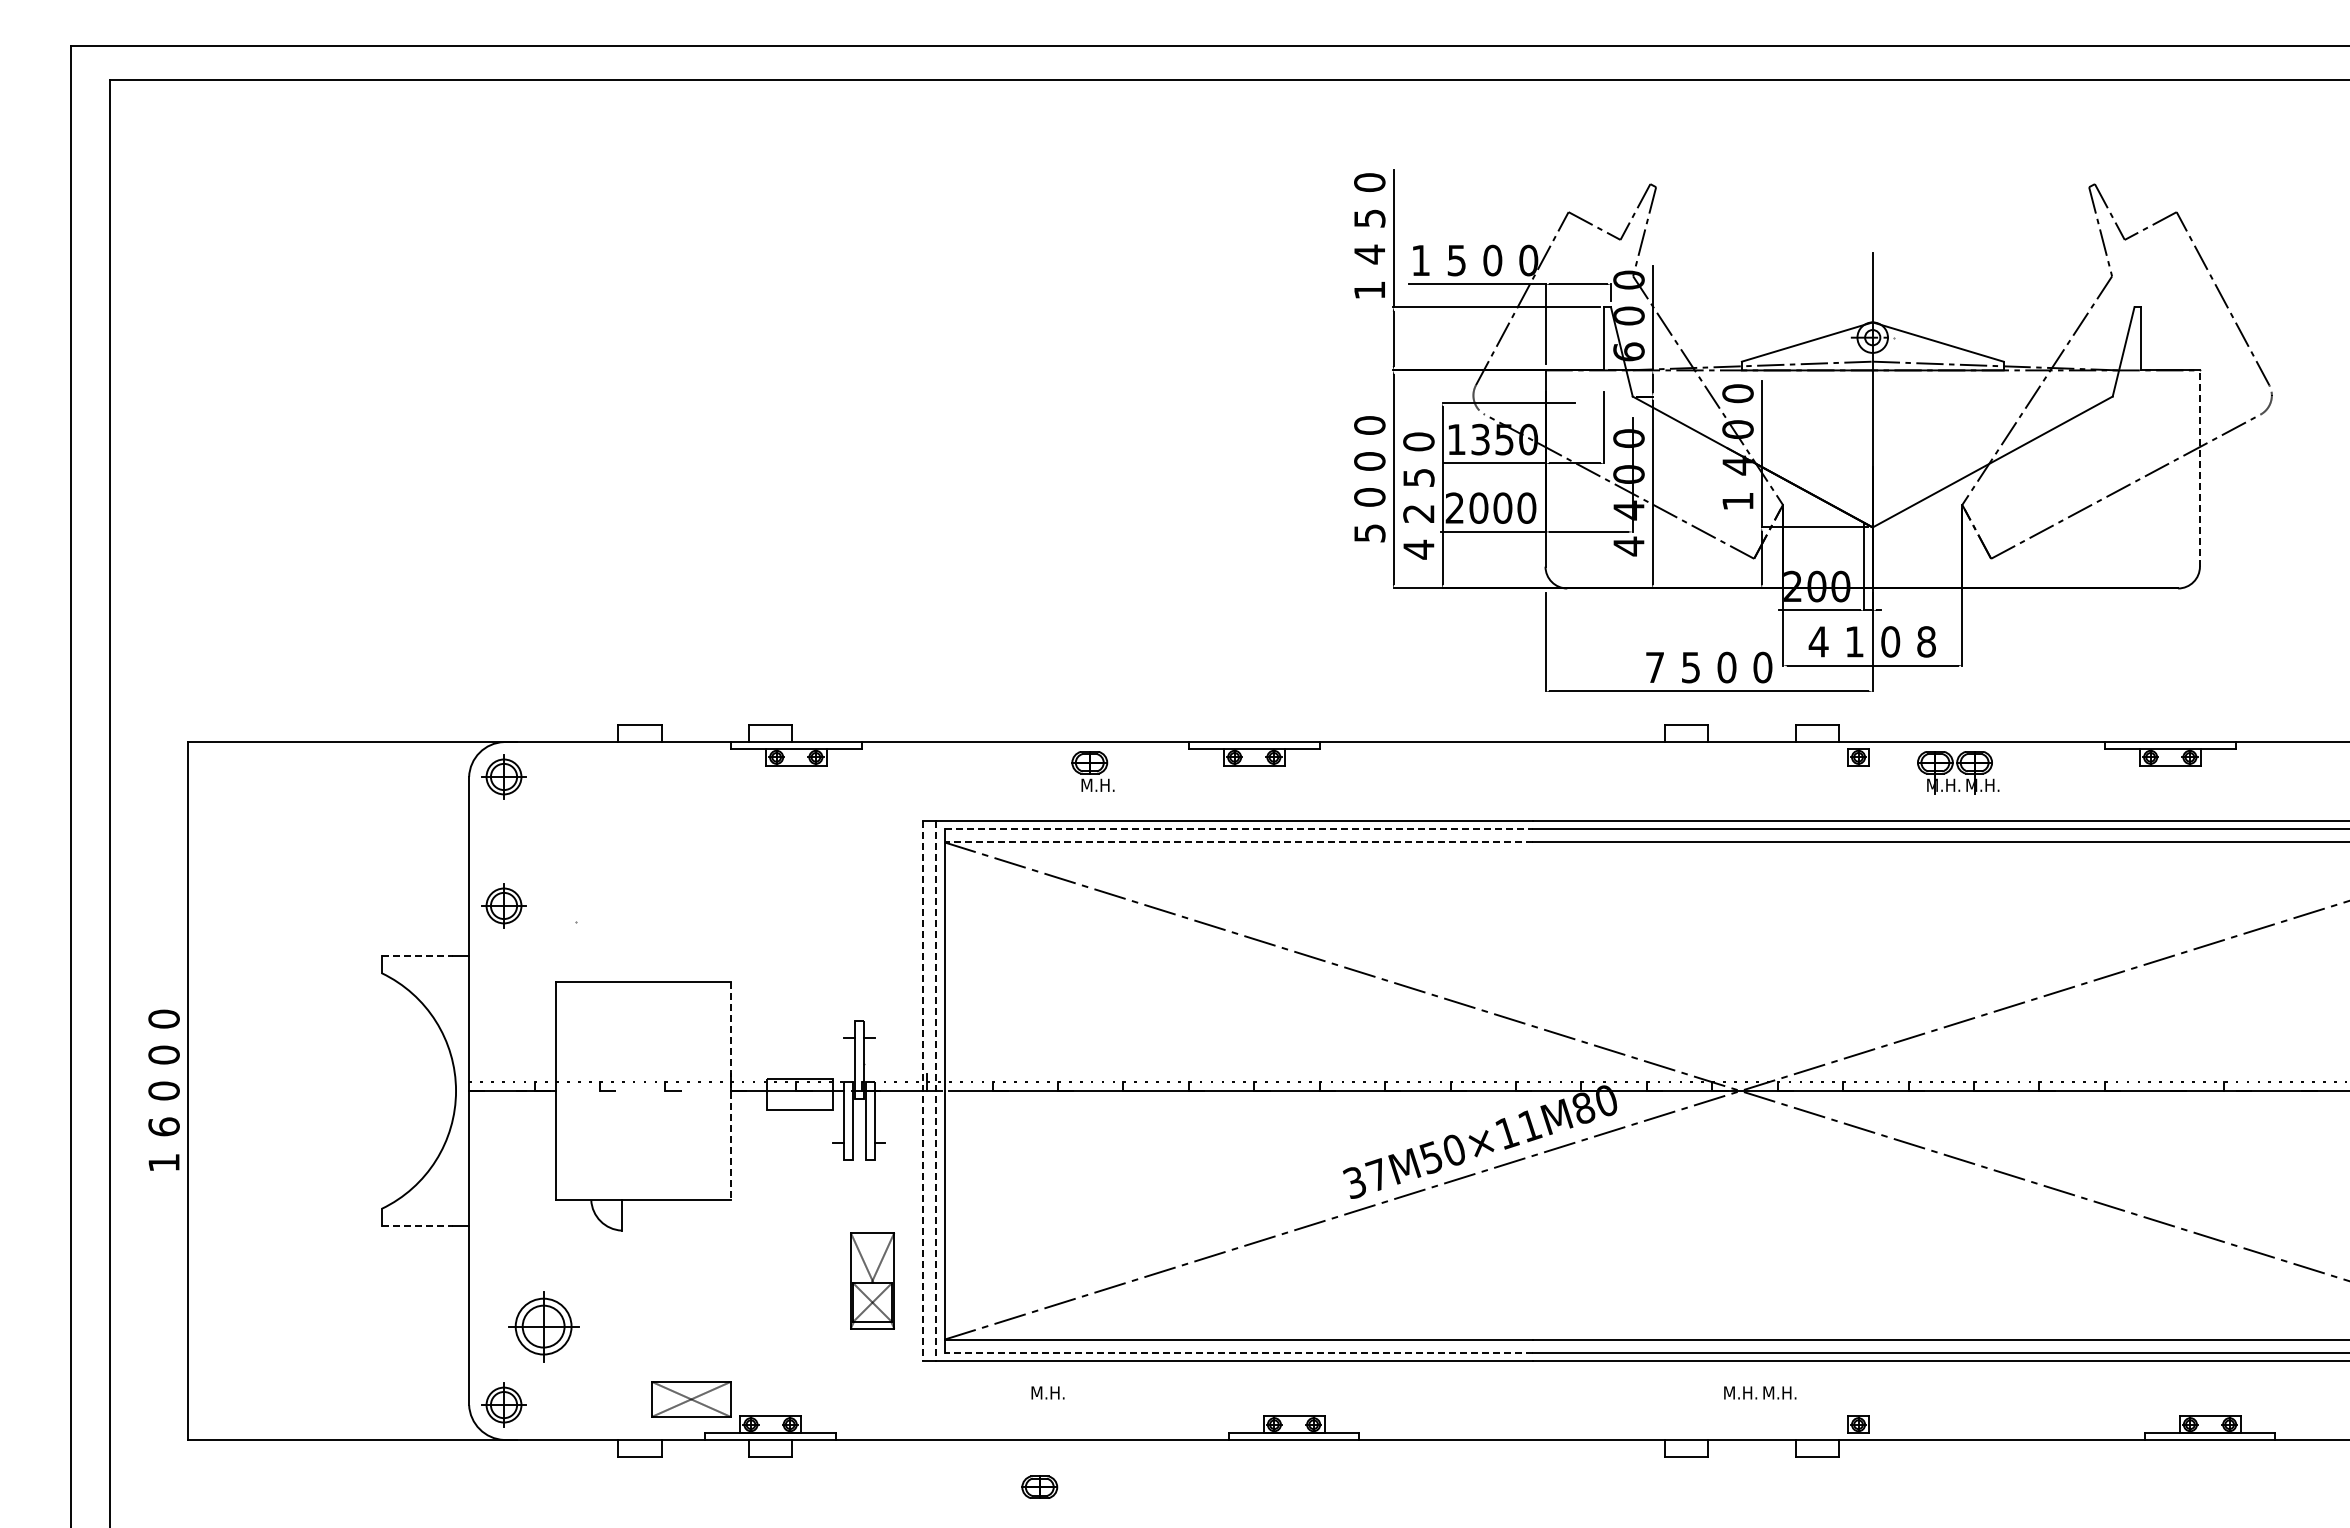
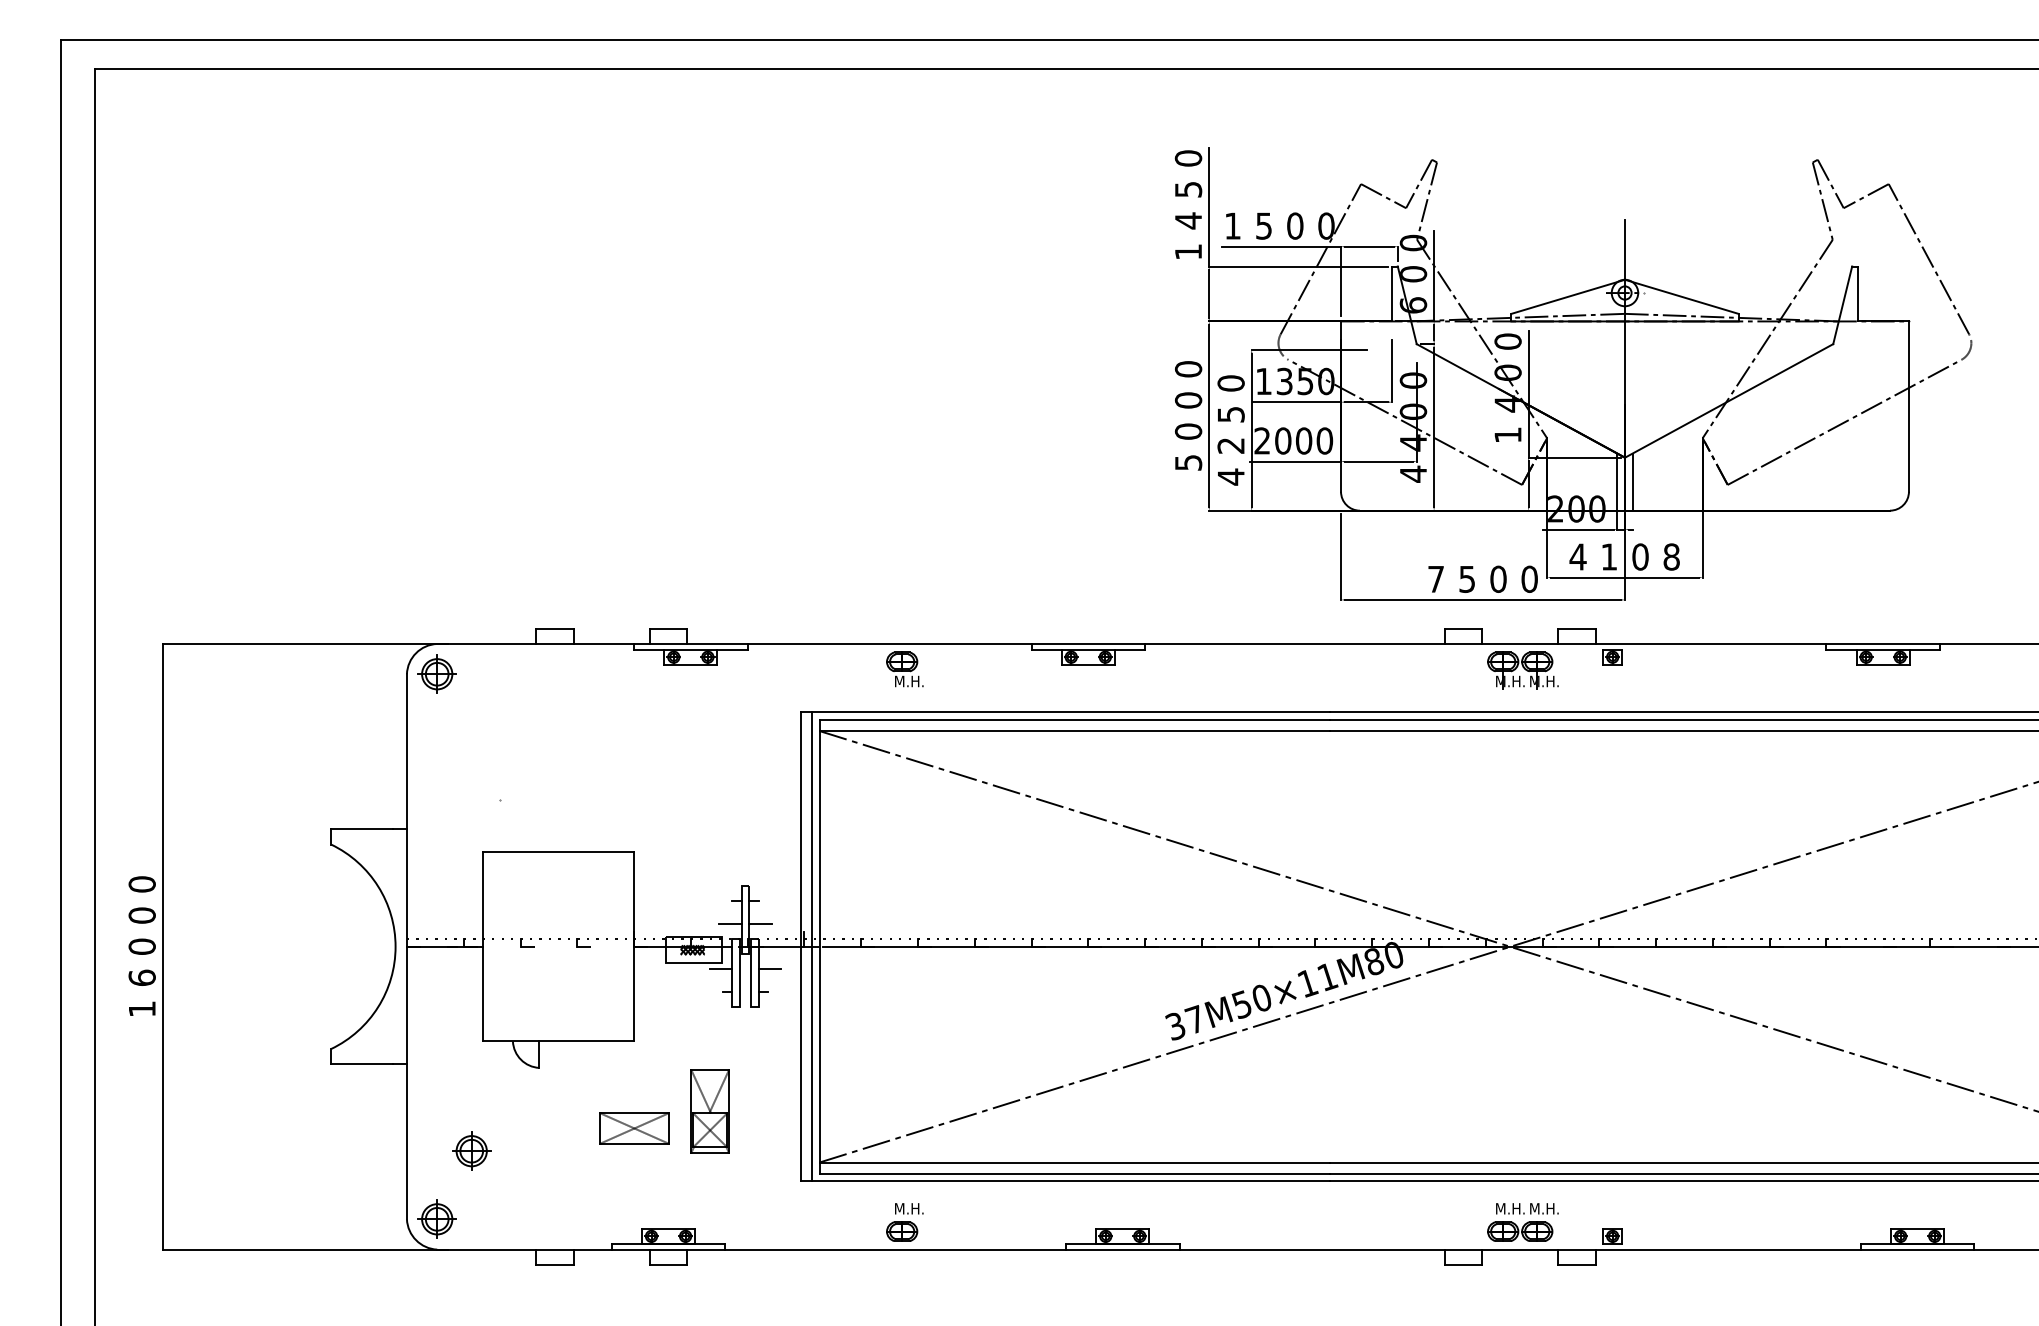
line: (2199, 468) -> (1908, 406), dashed -> solid
line: (1881, 555) -> (1632, 482), added
part: (1092, 771) -> (904, 669), moved
part: (1958, 772) -> (1523, 670), moved
line: (1239, 829) -> (1075, 719), dashed -> solid
line: (1238, 842) -> (1074, 731), dashed -> solid
part: (503, 905) -> (436, 785), removed
line: (417, 955) -> (362, 829), dashed -> solid
line: (841, 1064) -> (730, 923), added
line: (876, 1064) -> (760, 923), added
line: (730, 1091) -> (633, 947), dashed -> solid
line: (922, 1091) -> (800, 947), dashed -> solid
line: (935, 1091) -> (811, 947), dashed -> solid
hatch: (797, 1094) -> (691, 949), added
line: (830, 1116) -> (720, 968), added
line: (887, 1116) -> (770, 968), added
line: (417, 1226) -> (362, 1064), dashed -> solid
part: (872, 1280) -> (710, 1111), moved
part: (543, 1326) -> (471, 1151), size x0.62
line: (1238, 1352) -> (1074, 1173), dashed -> solid
part: (691, 1399) -> (634, 1128), moved
part: (1751, 1418) -> (1519, 1230), added
part: (1039, 1486) -> (901, 1230), moved

